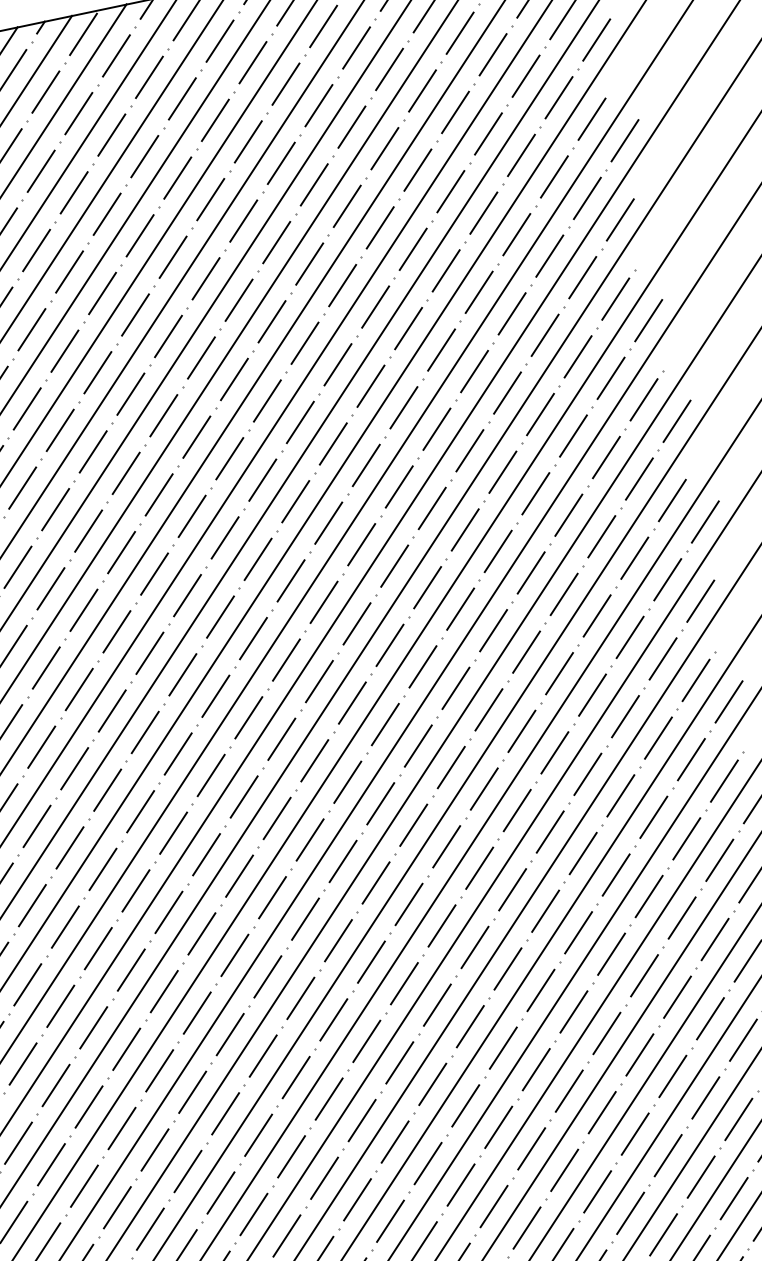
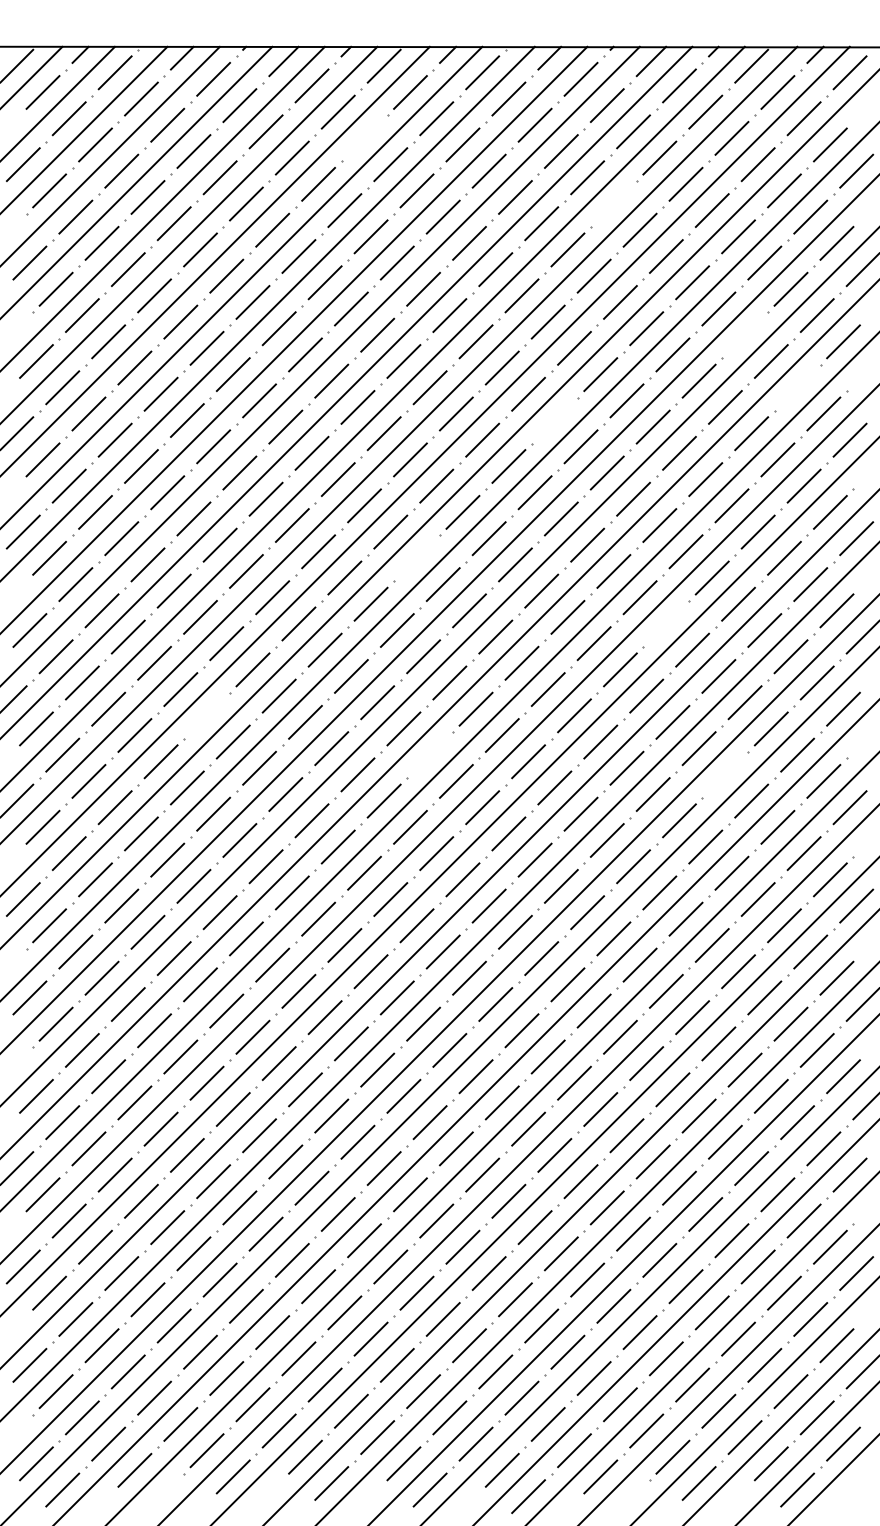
line: (78, 113) -> (364, 138), removed
line: (351, 126) -> (613, 203), removed
line: (516, 234) -> (744, 334), removed
line: (582, 277) -> (797, 387), removed
line: (337, 364) -> (554, 420), removed
line: (224, 537) -> (416, 557), removed
line: (497, 551) -> (665, 623), removed
line: (592, 694) -> (725, 774), removed
line: (280, 738) -> (429, 754), removed
line: (41, 747) -> (206, 715), removed

